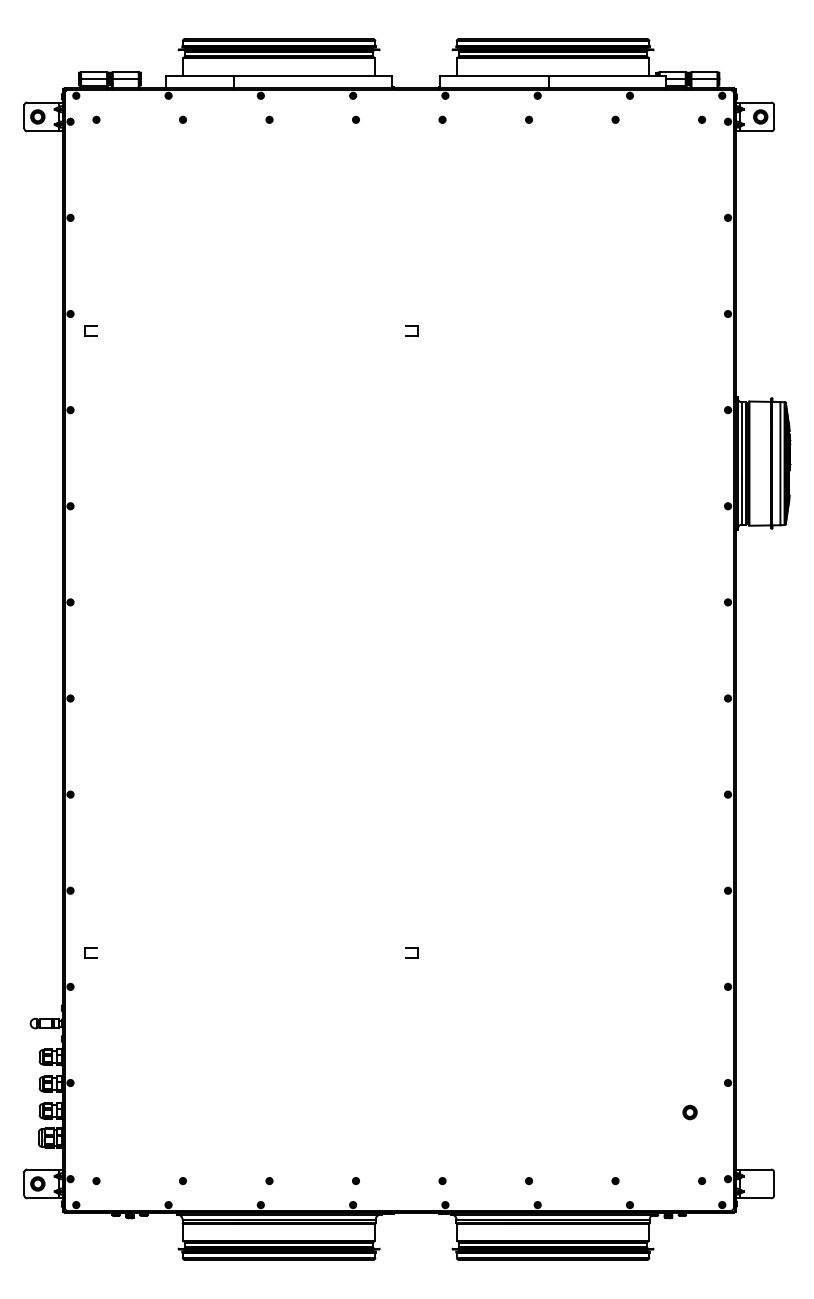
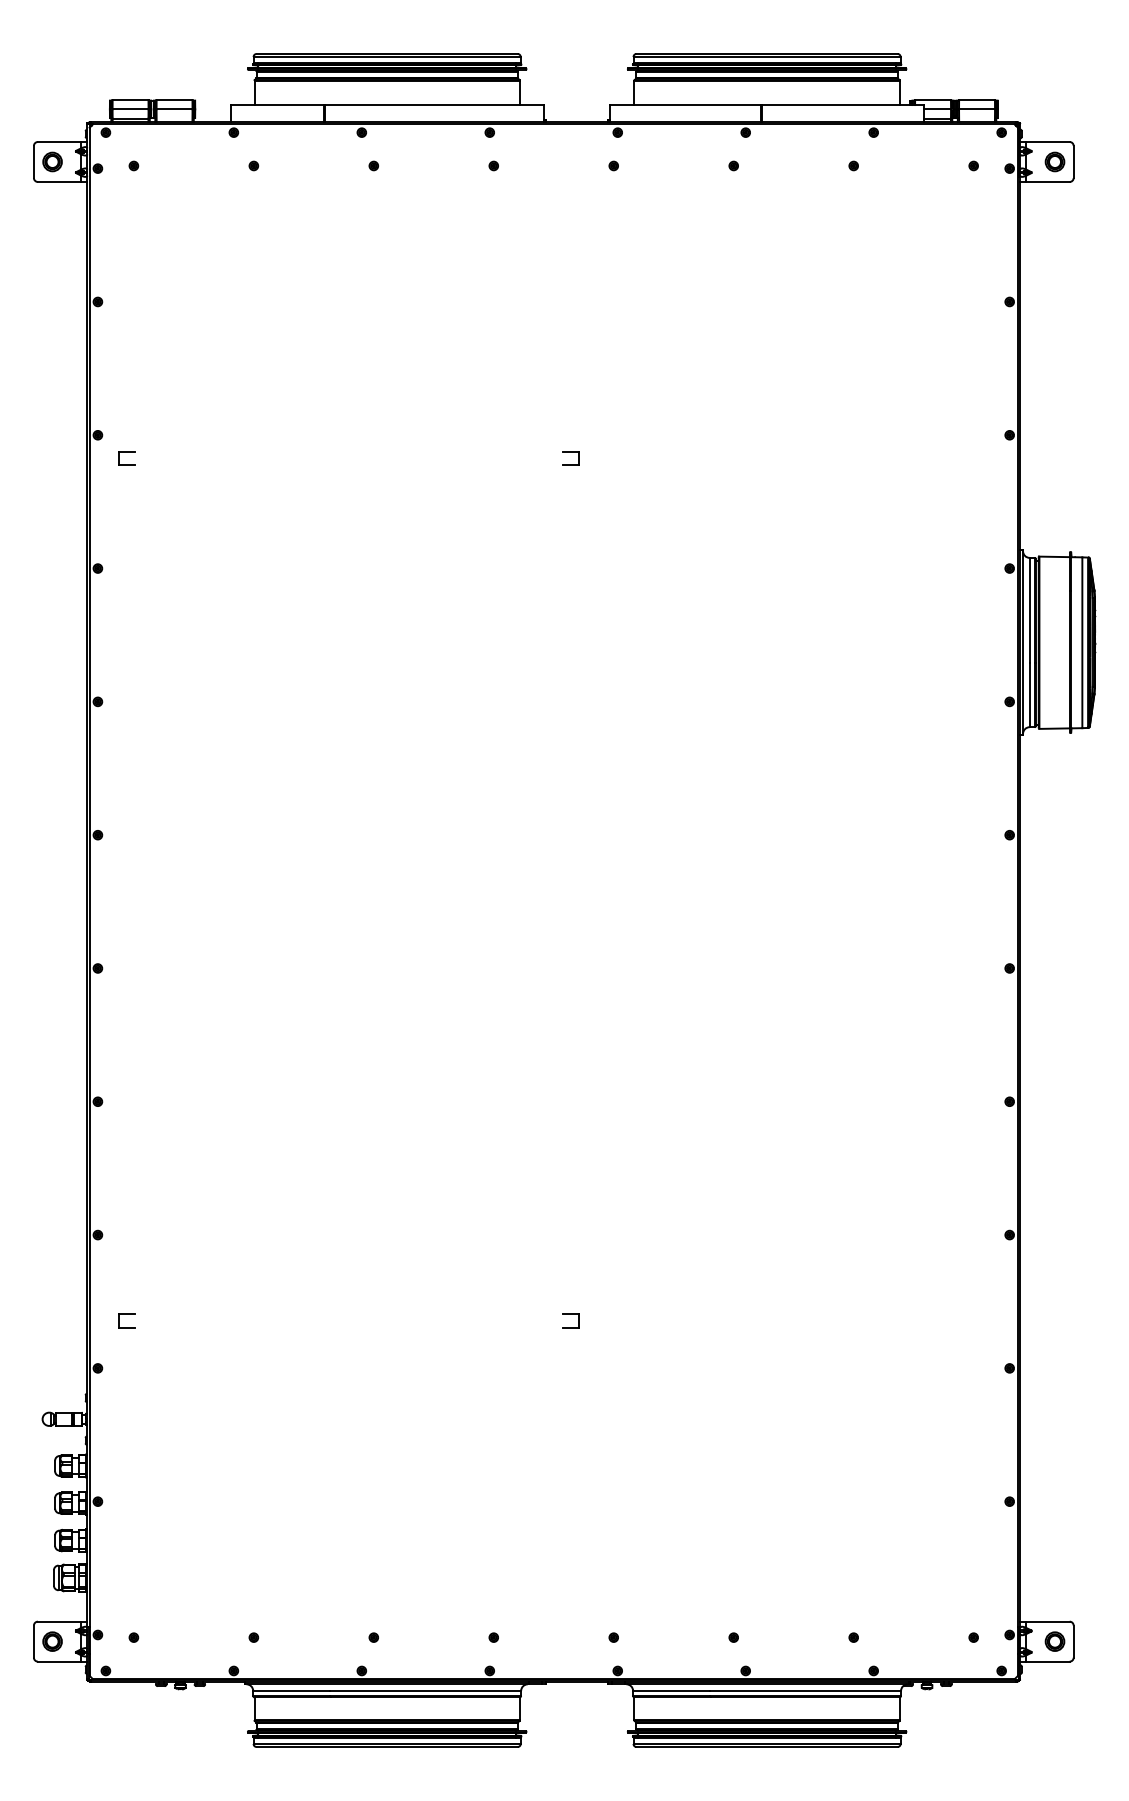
part: (689, 1112) -> (1054, 1641), moved

